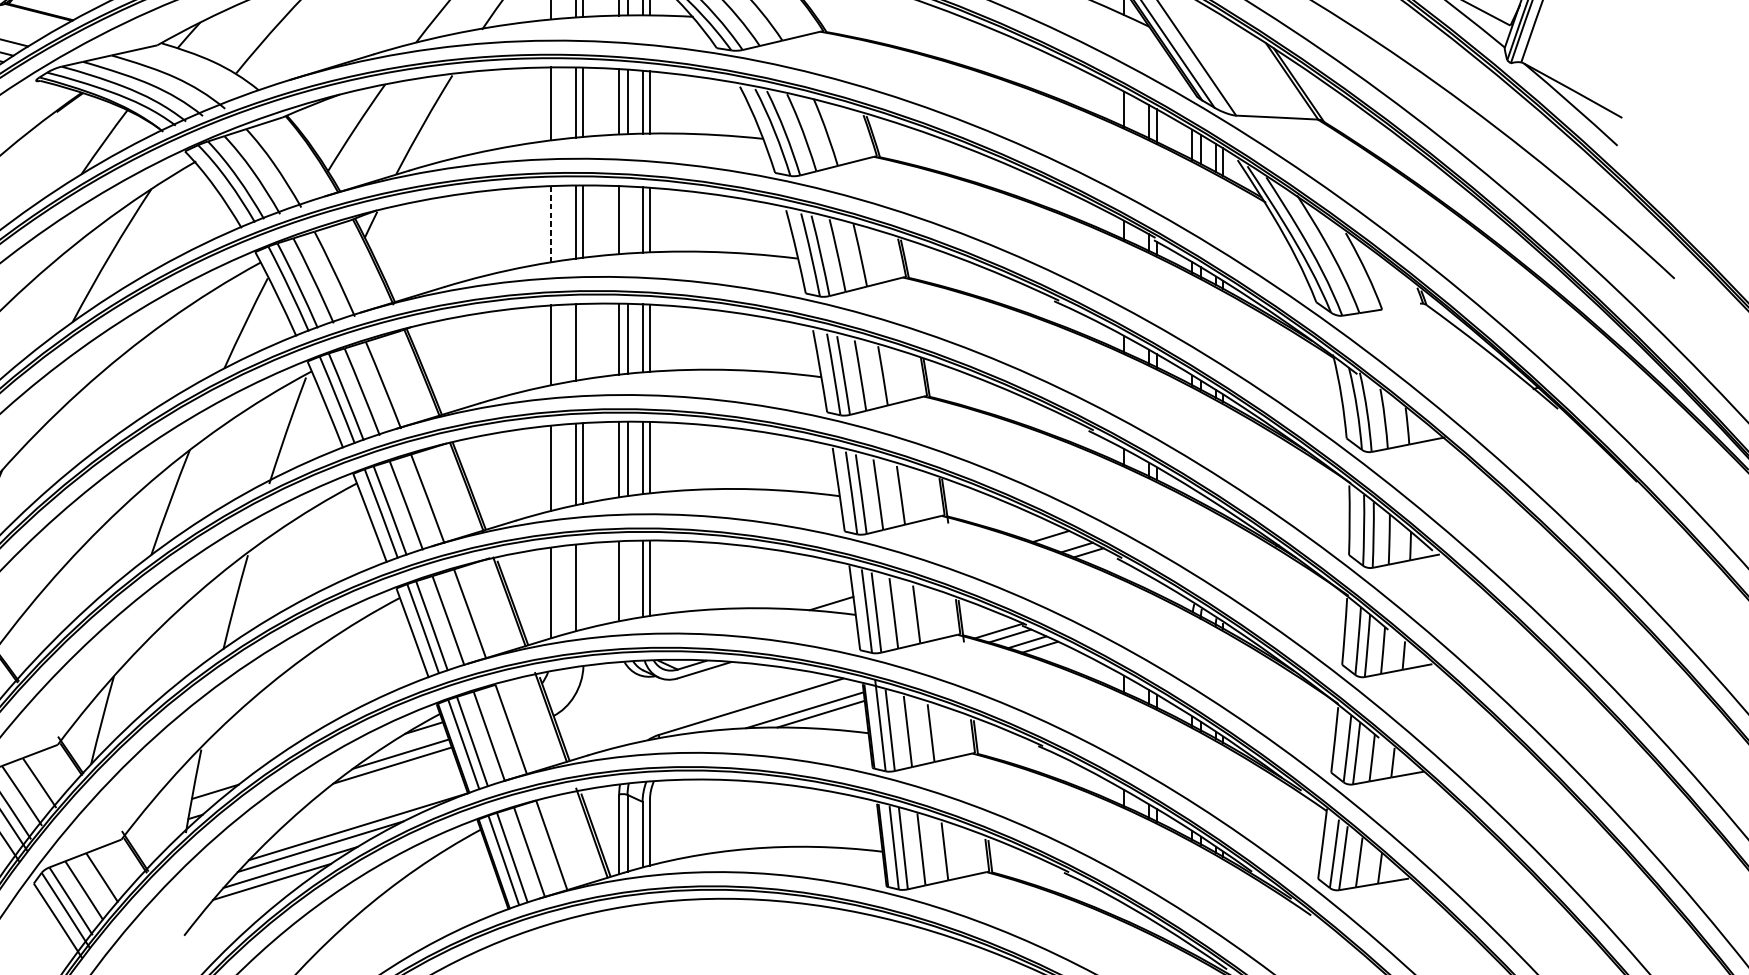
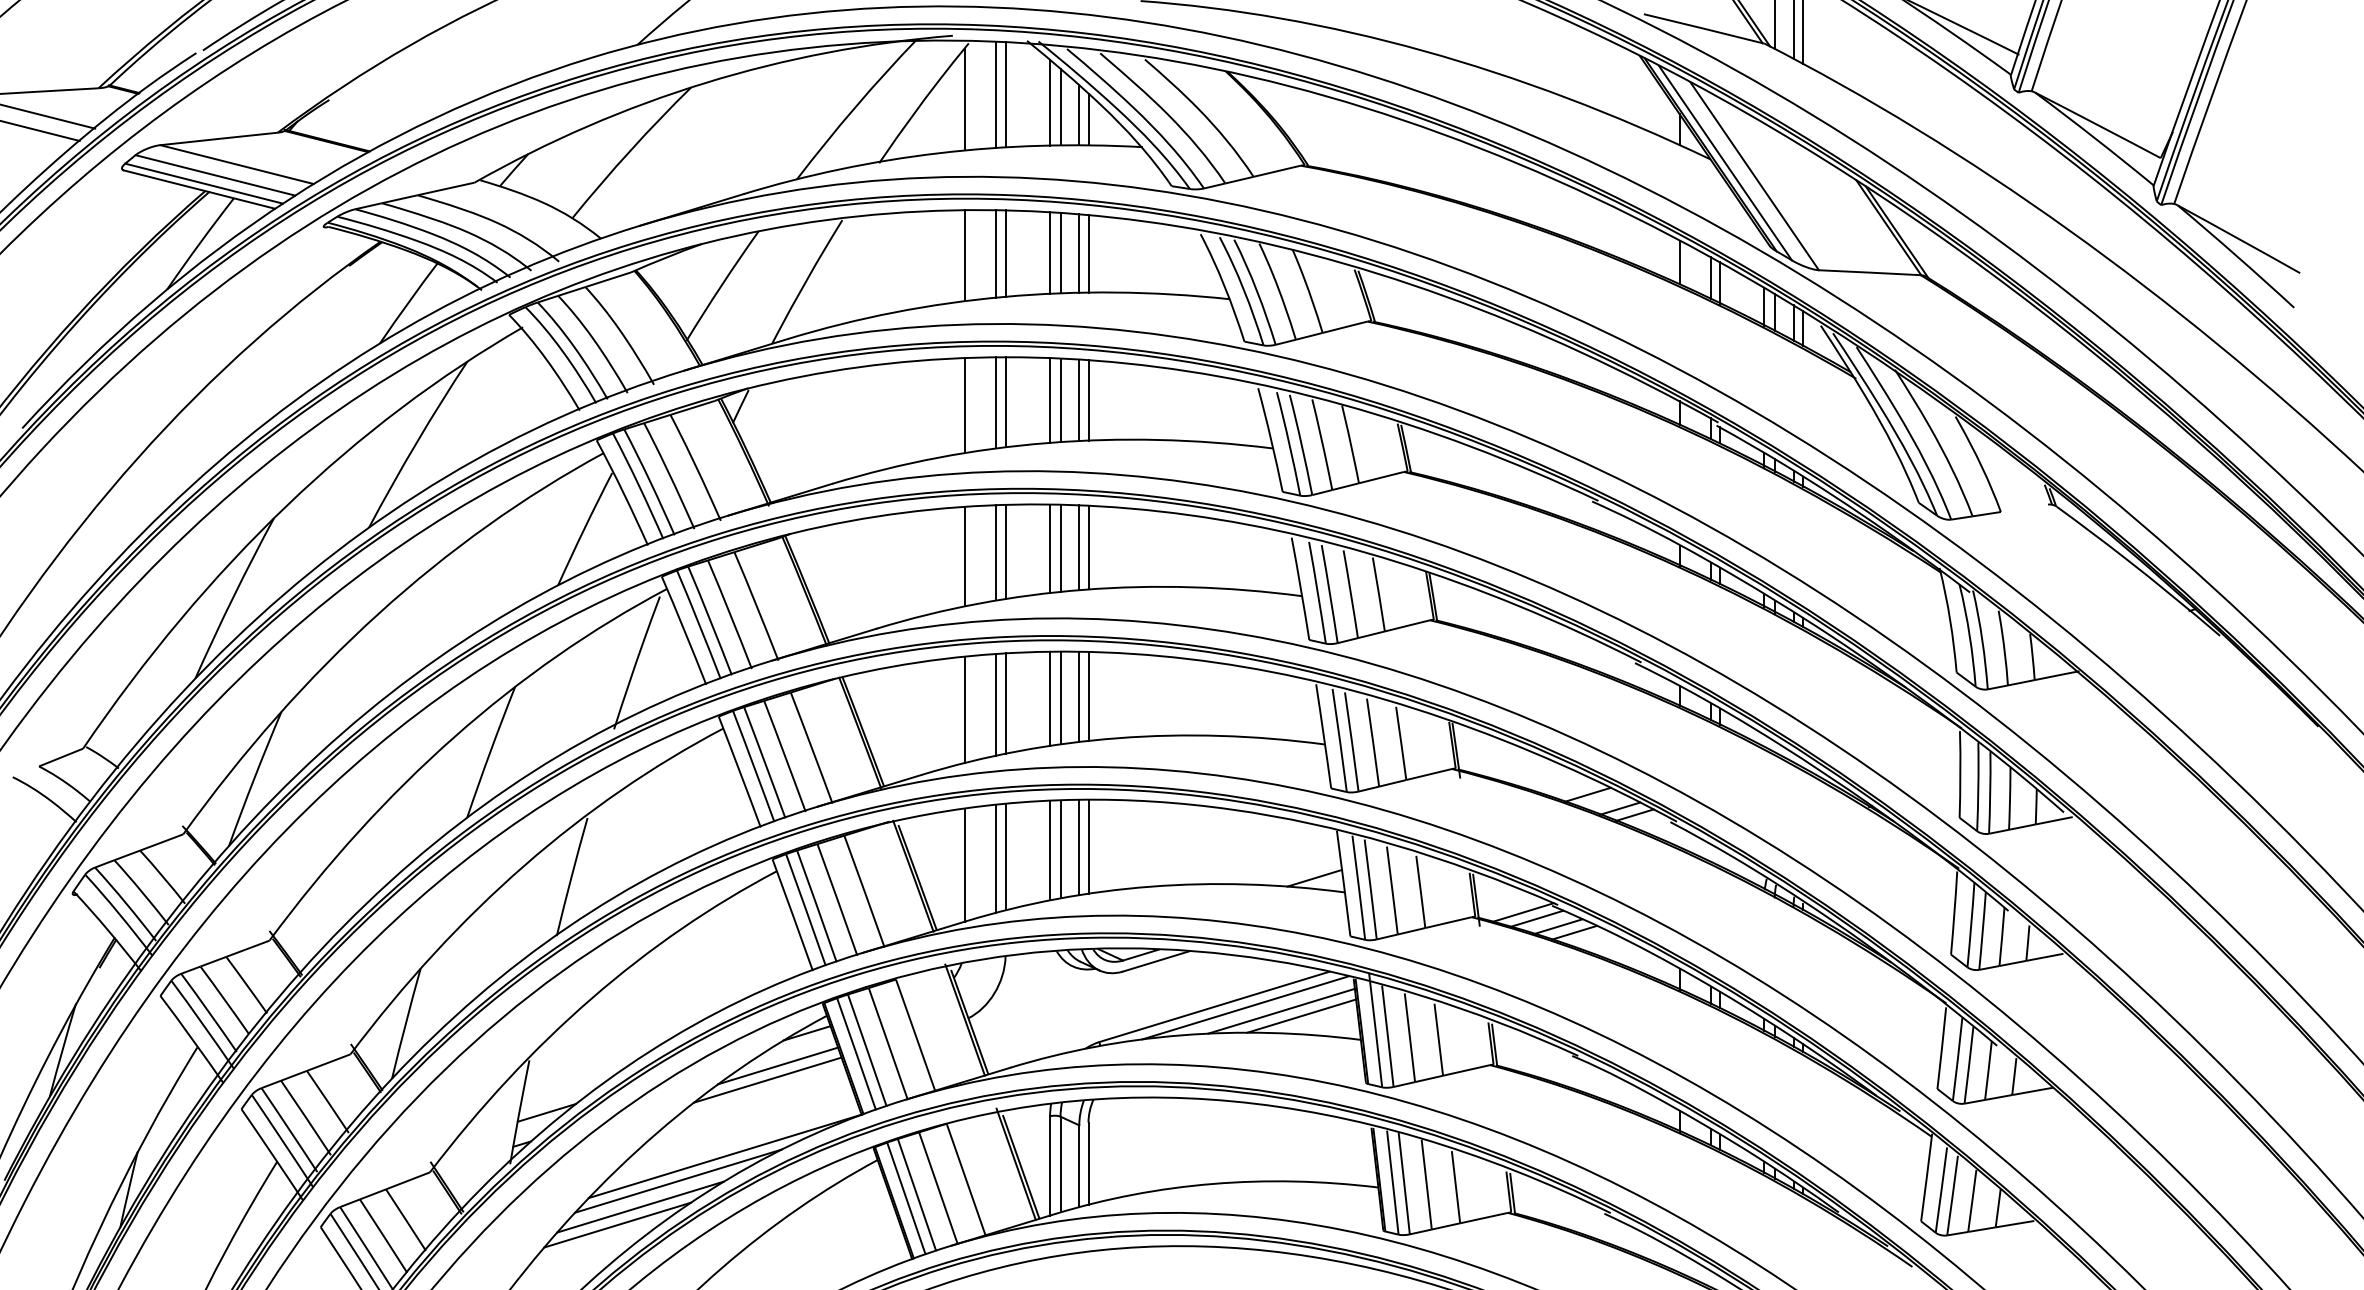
line: (627, 220) -> (1060, 400), added
line: (551, 224) -> (965, 406), dashed -> solid
line: (583, 341) -> (1005, 551), added
line: (627, 580) -> (1060, 849), added
line: (583, 586) -> (1005, 857), added
line: (775, 707) -> (1245, 1007), added

